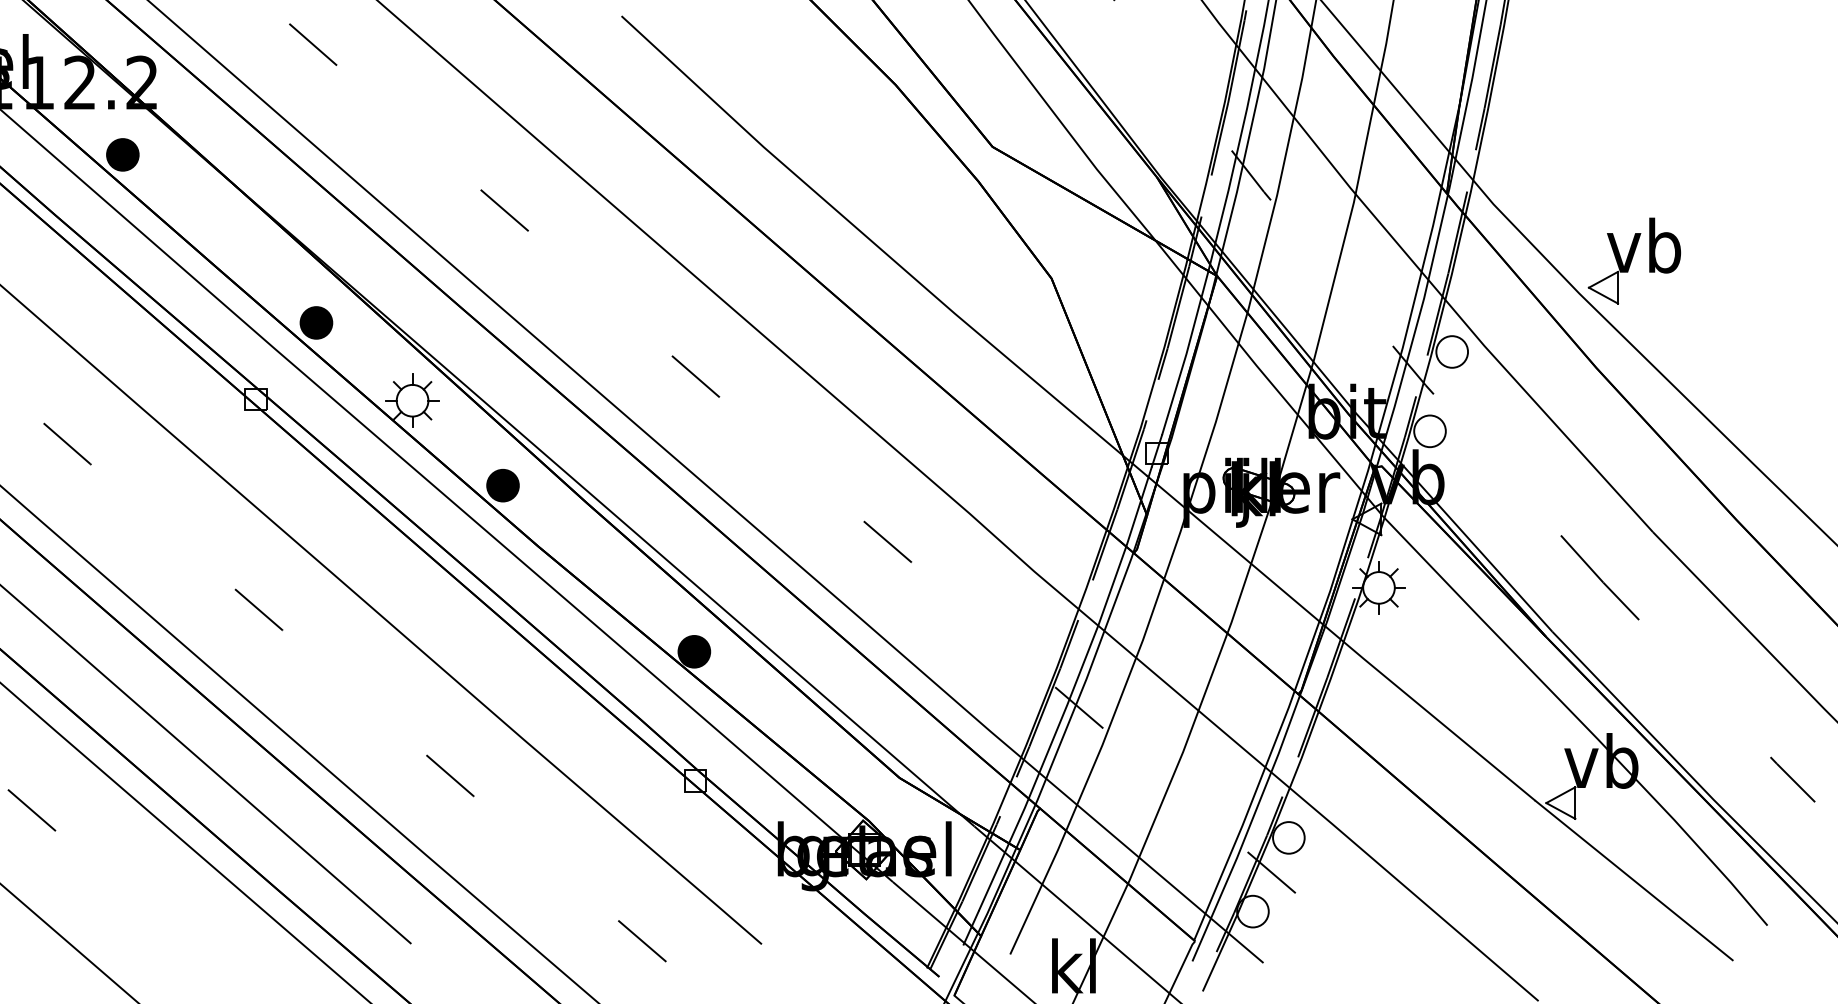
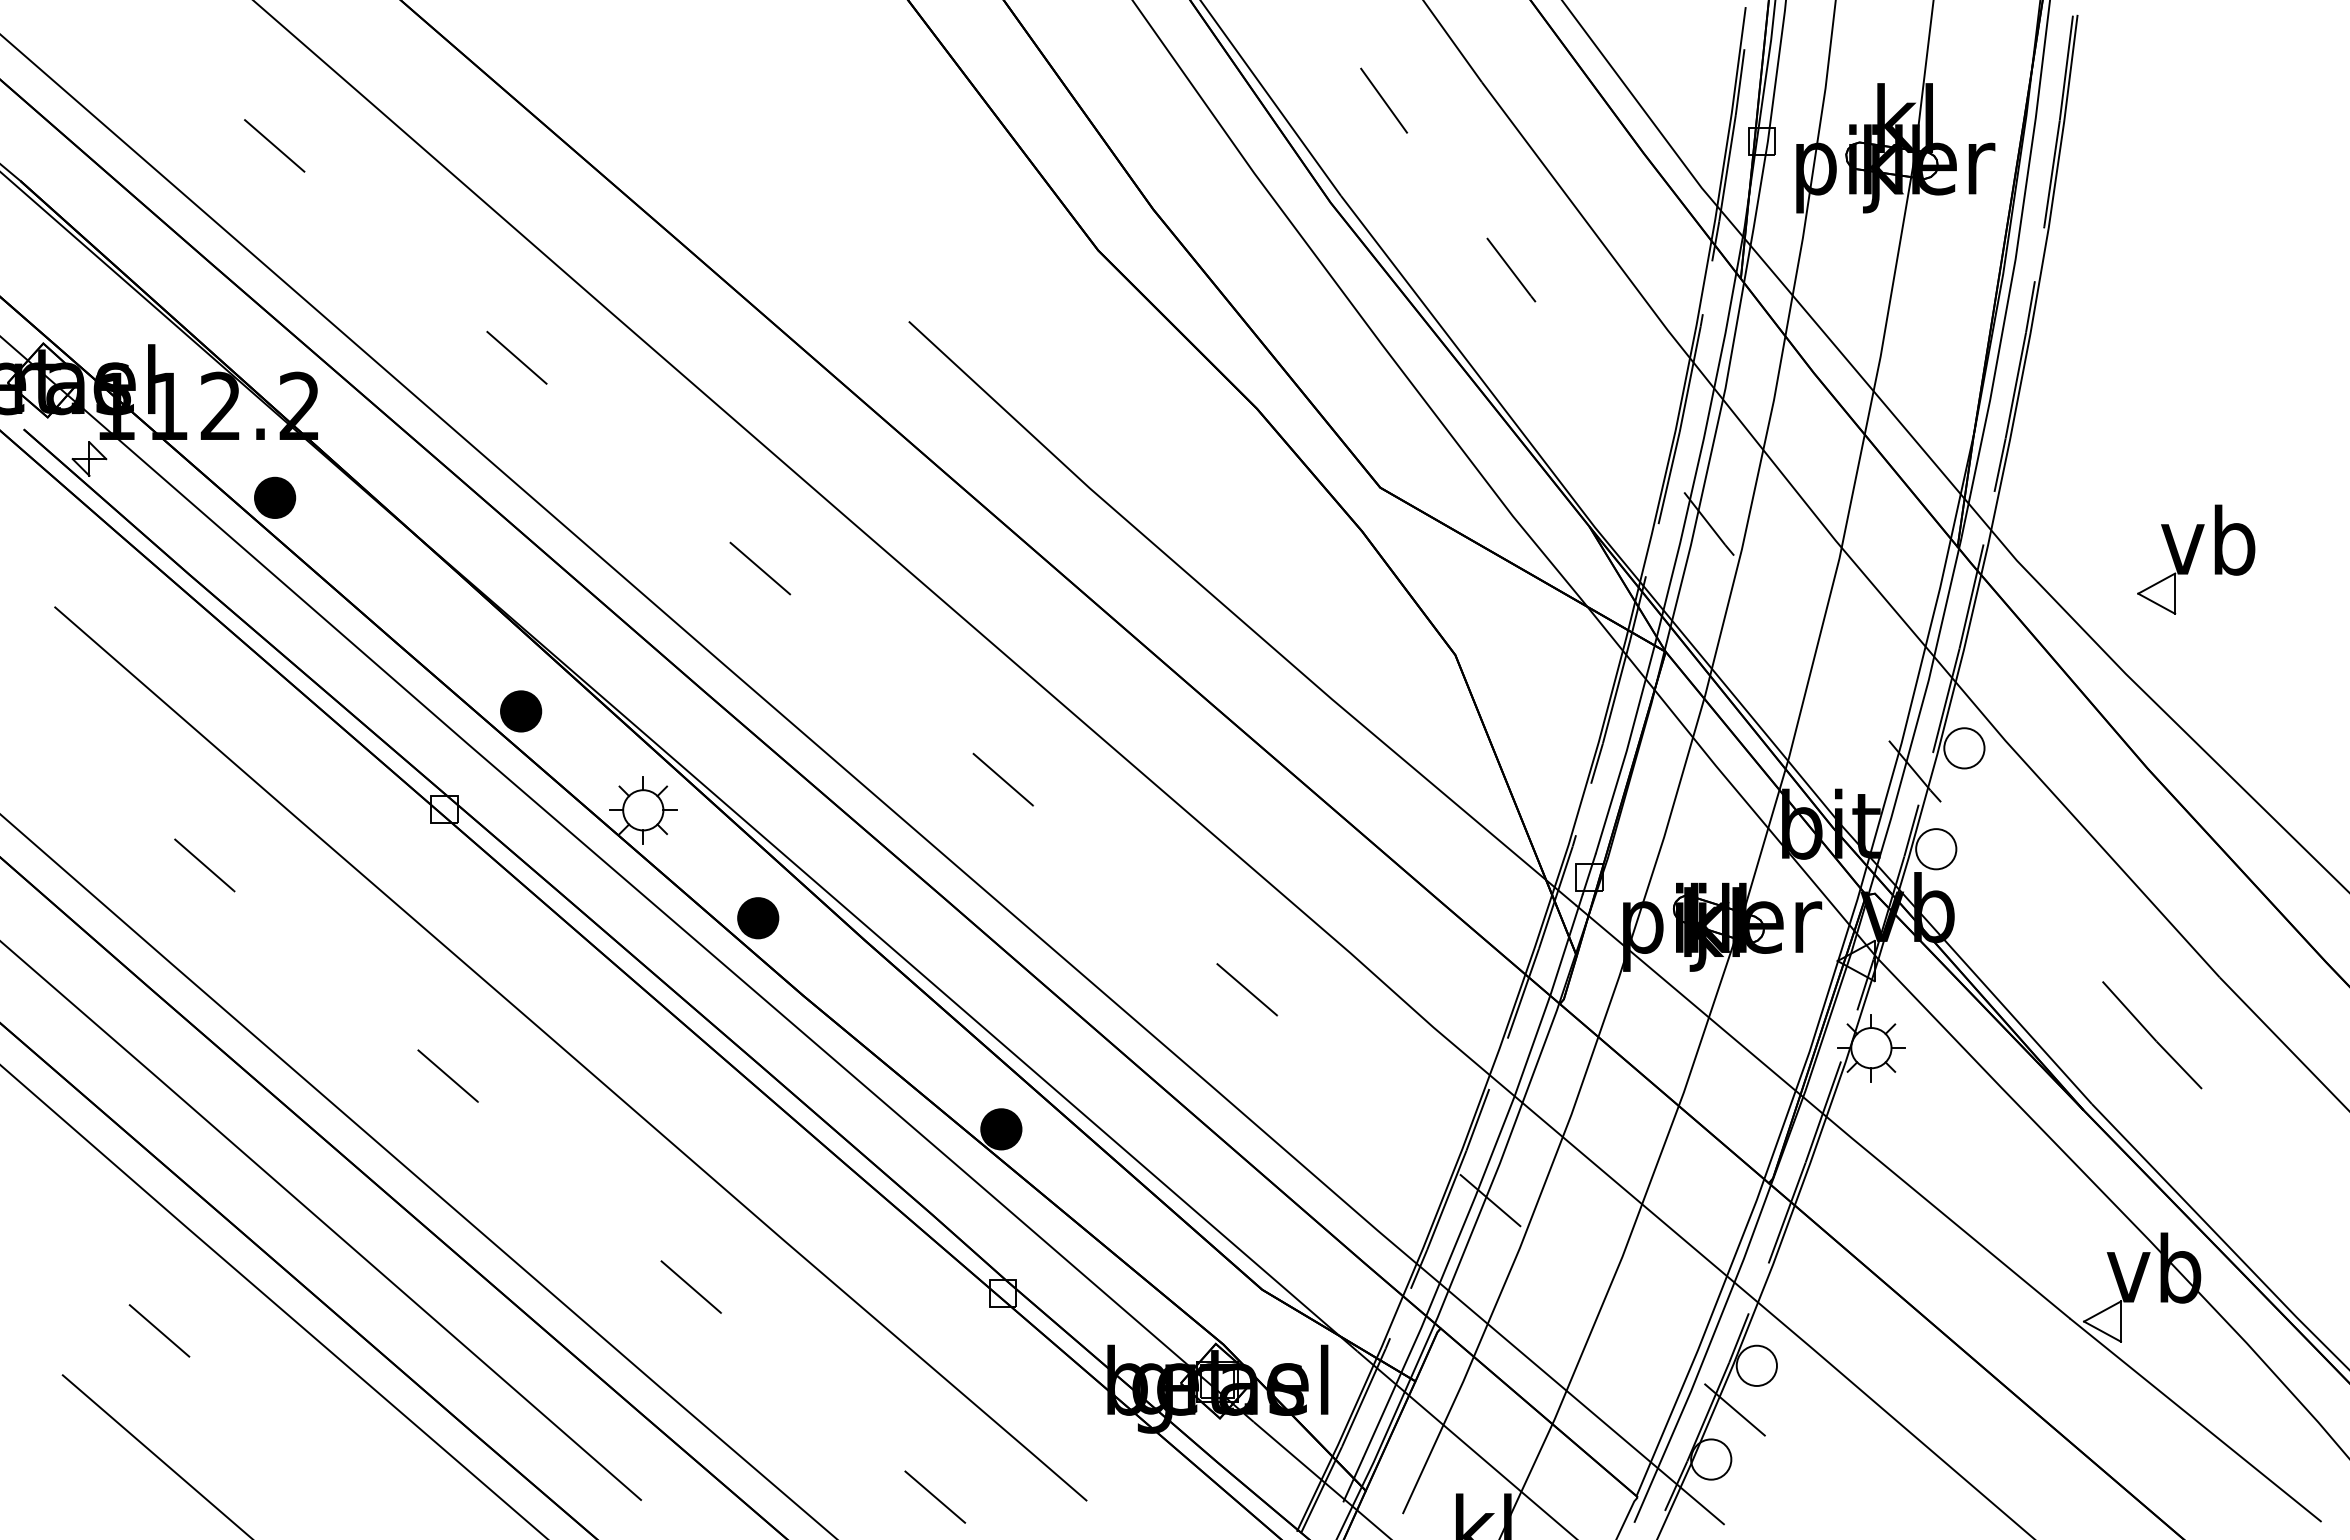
part: (1634, 260) -> (2196, 559), moved

